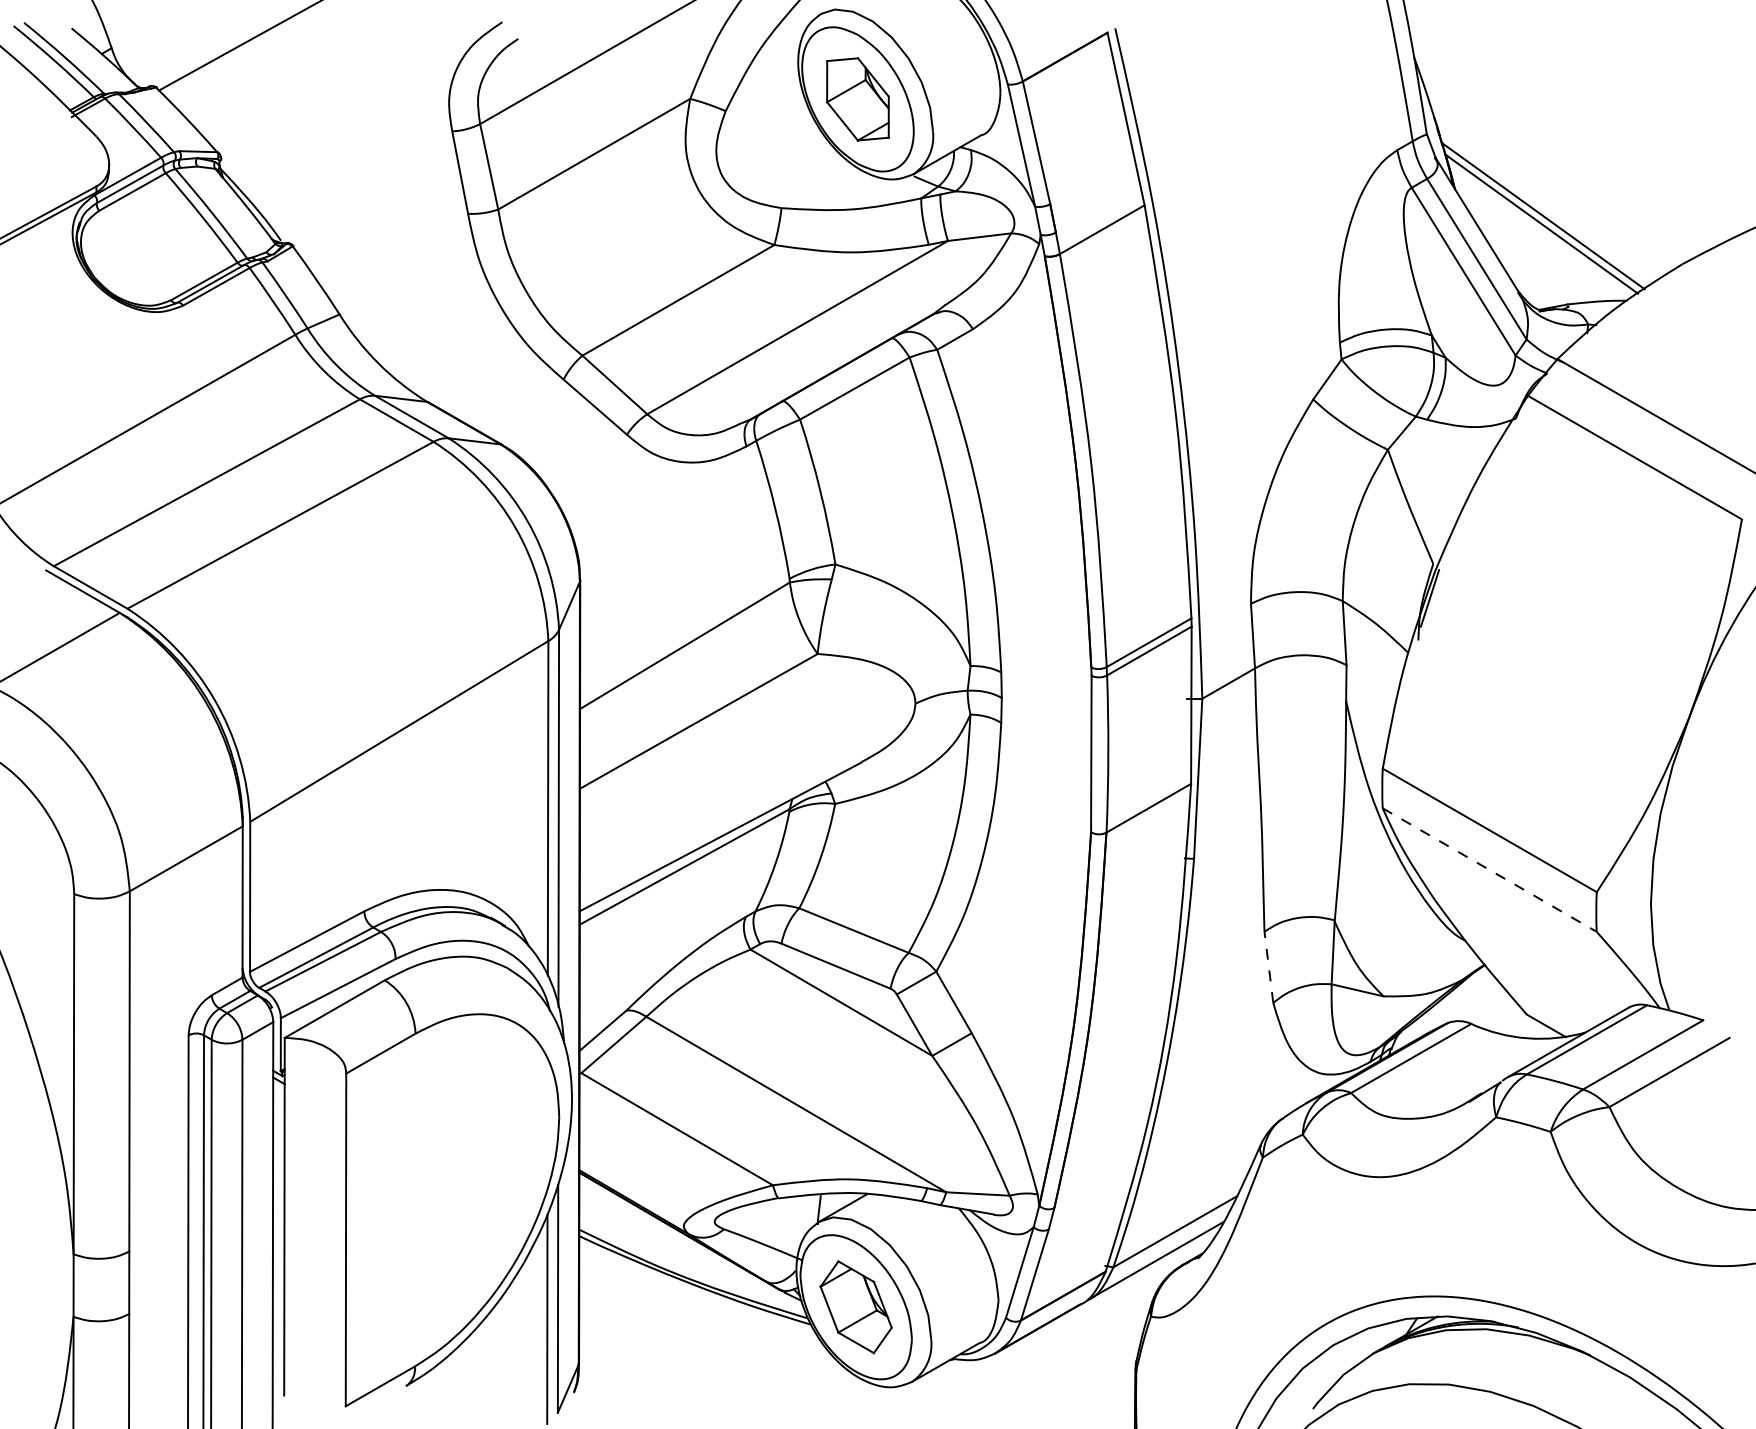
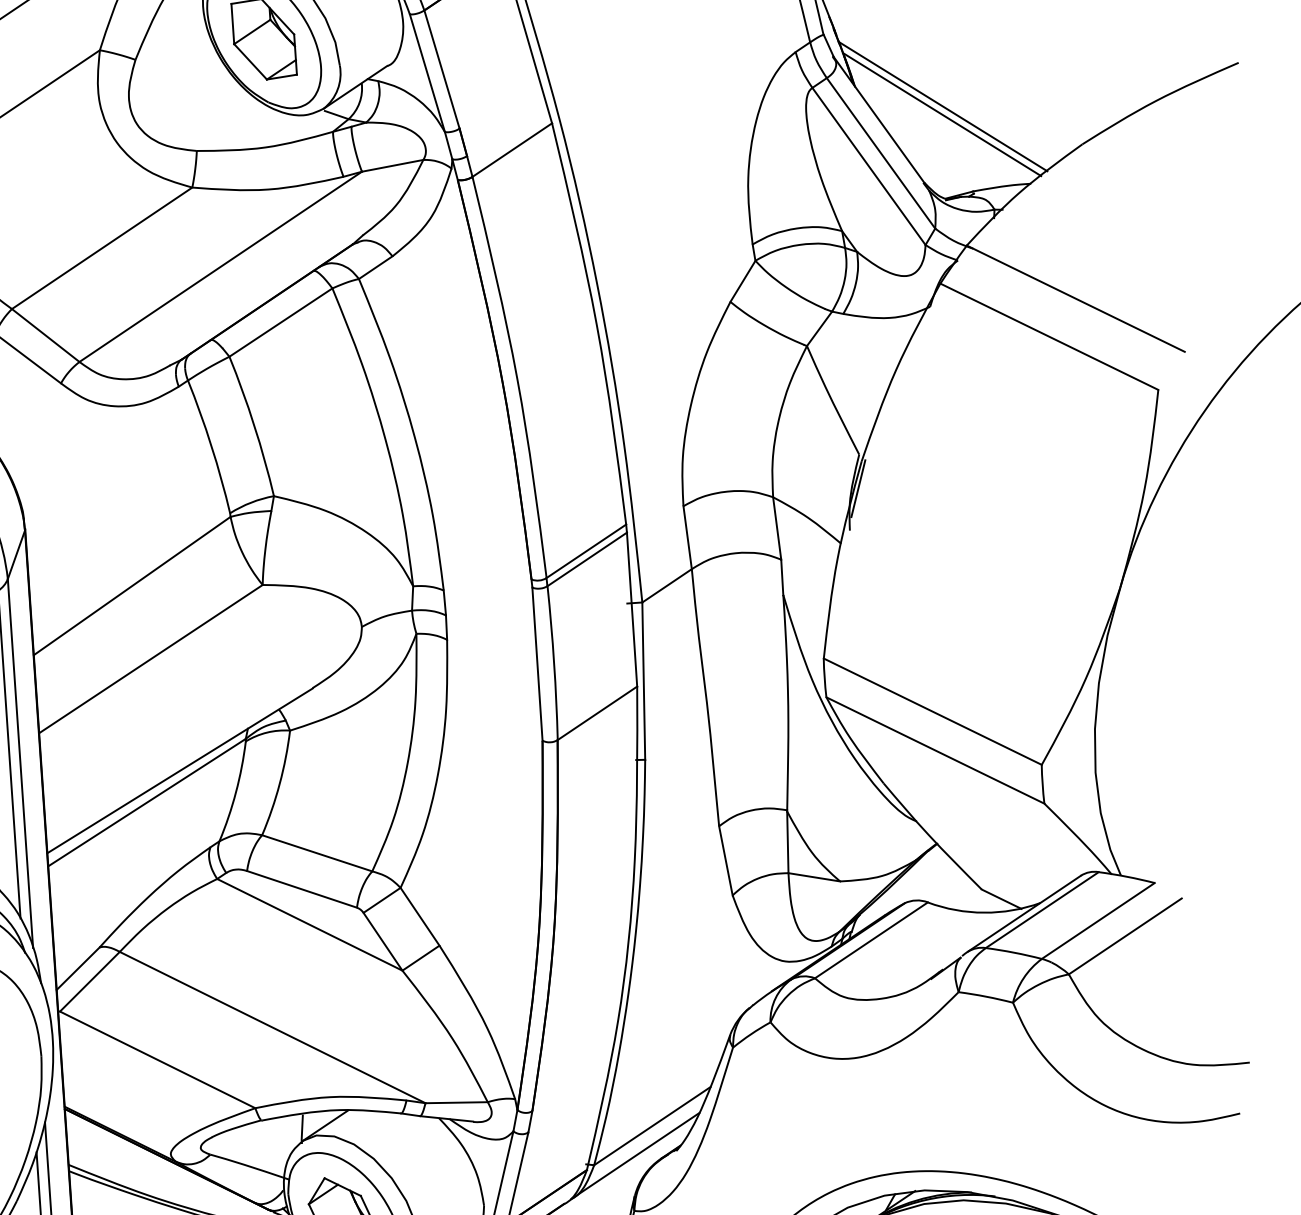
line: (1489, 870) -> (935, 750), dashed -> solid
line: (1268, 967) -> (725, 861), dashed -> solid

